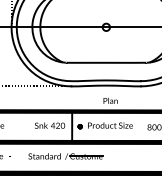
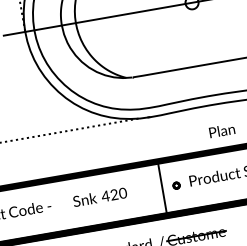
text: (50, 125) -> (101, 196), moved

